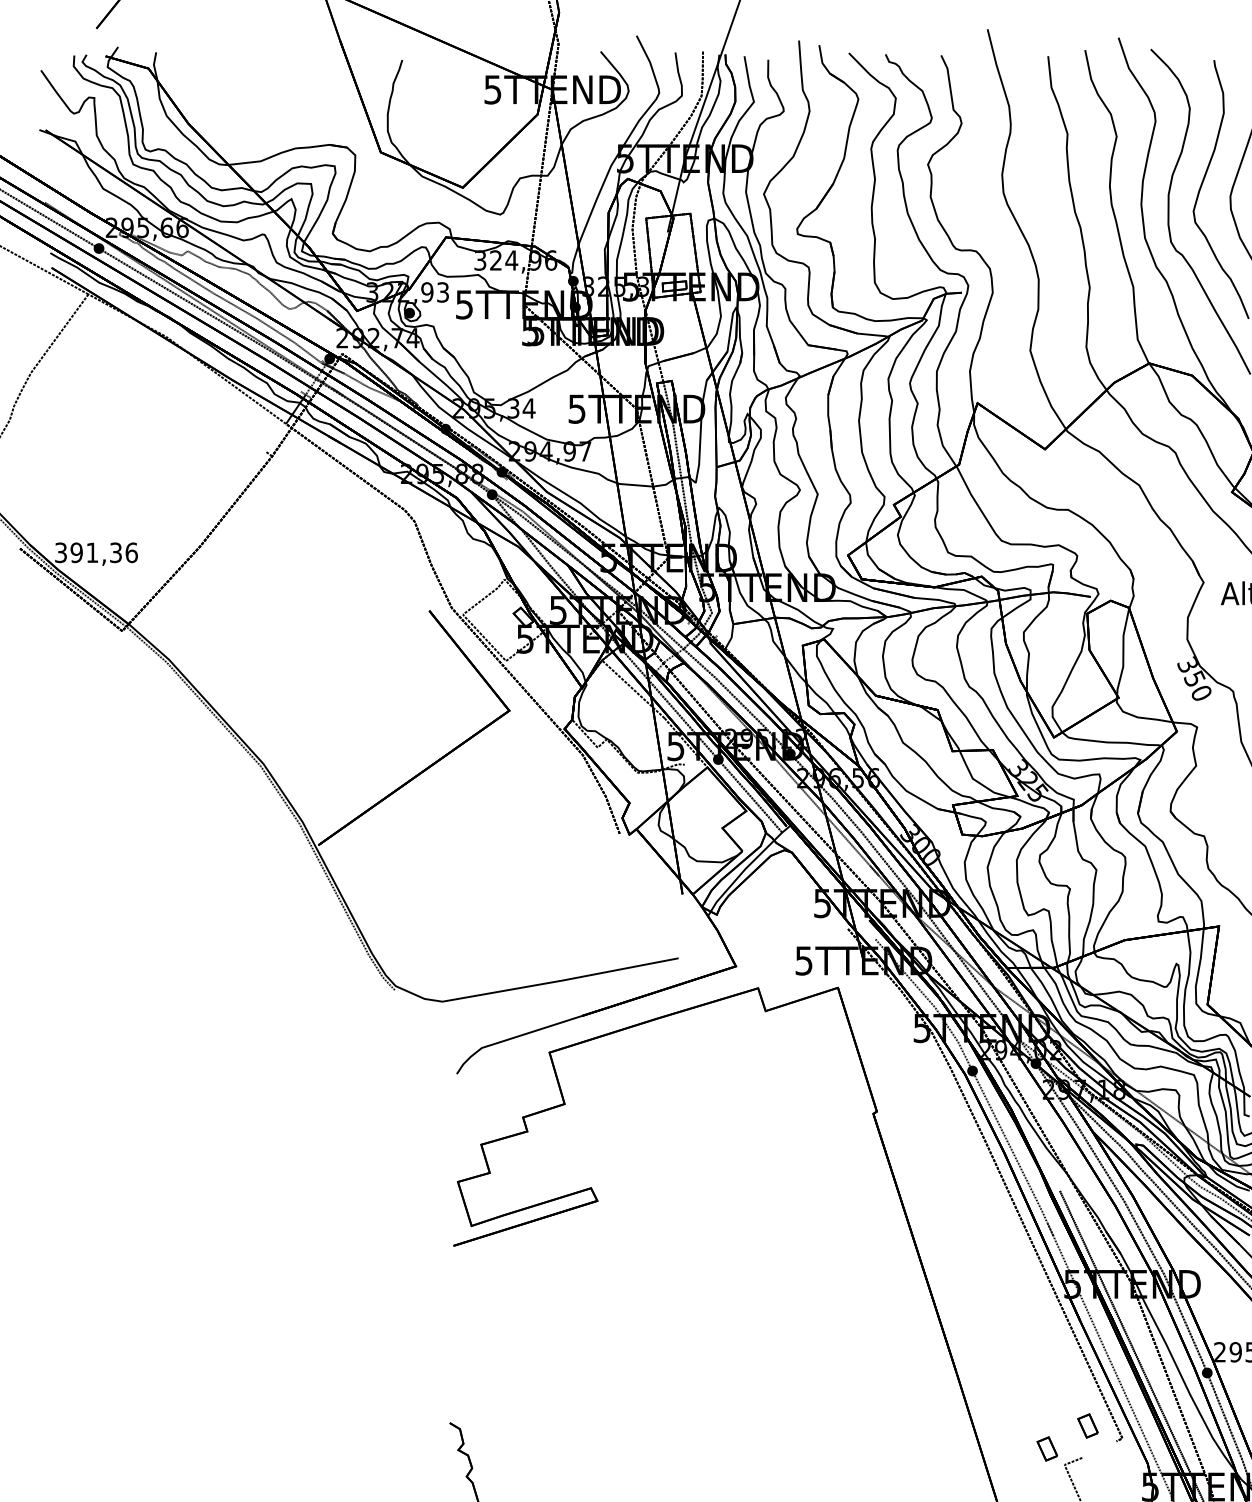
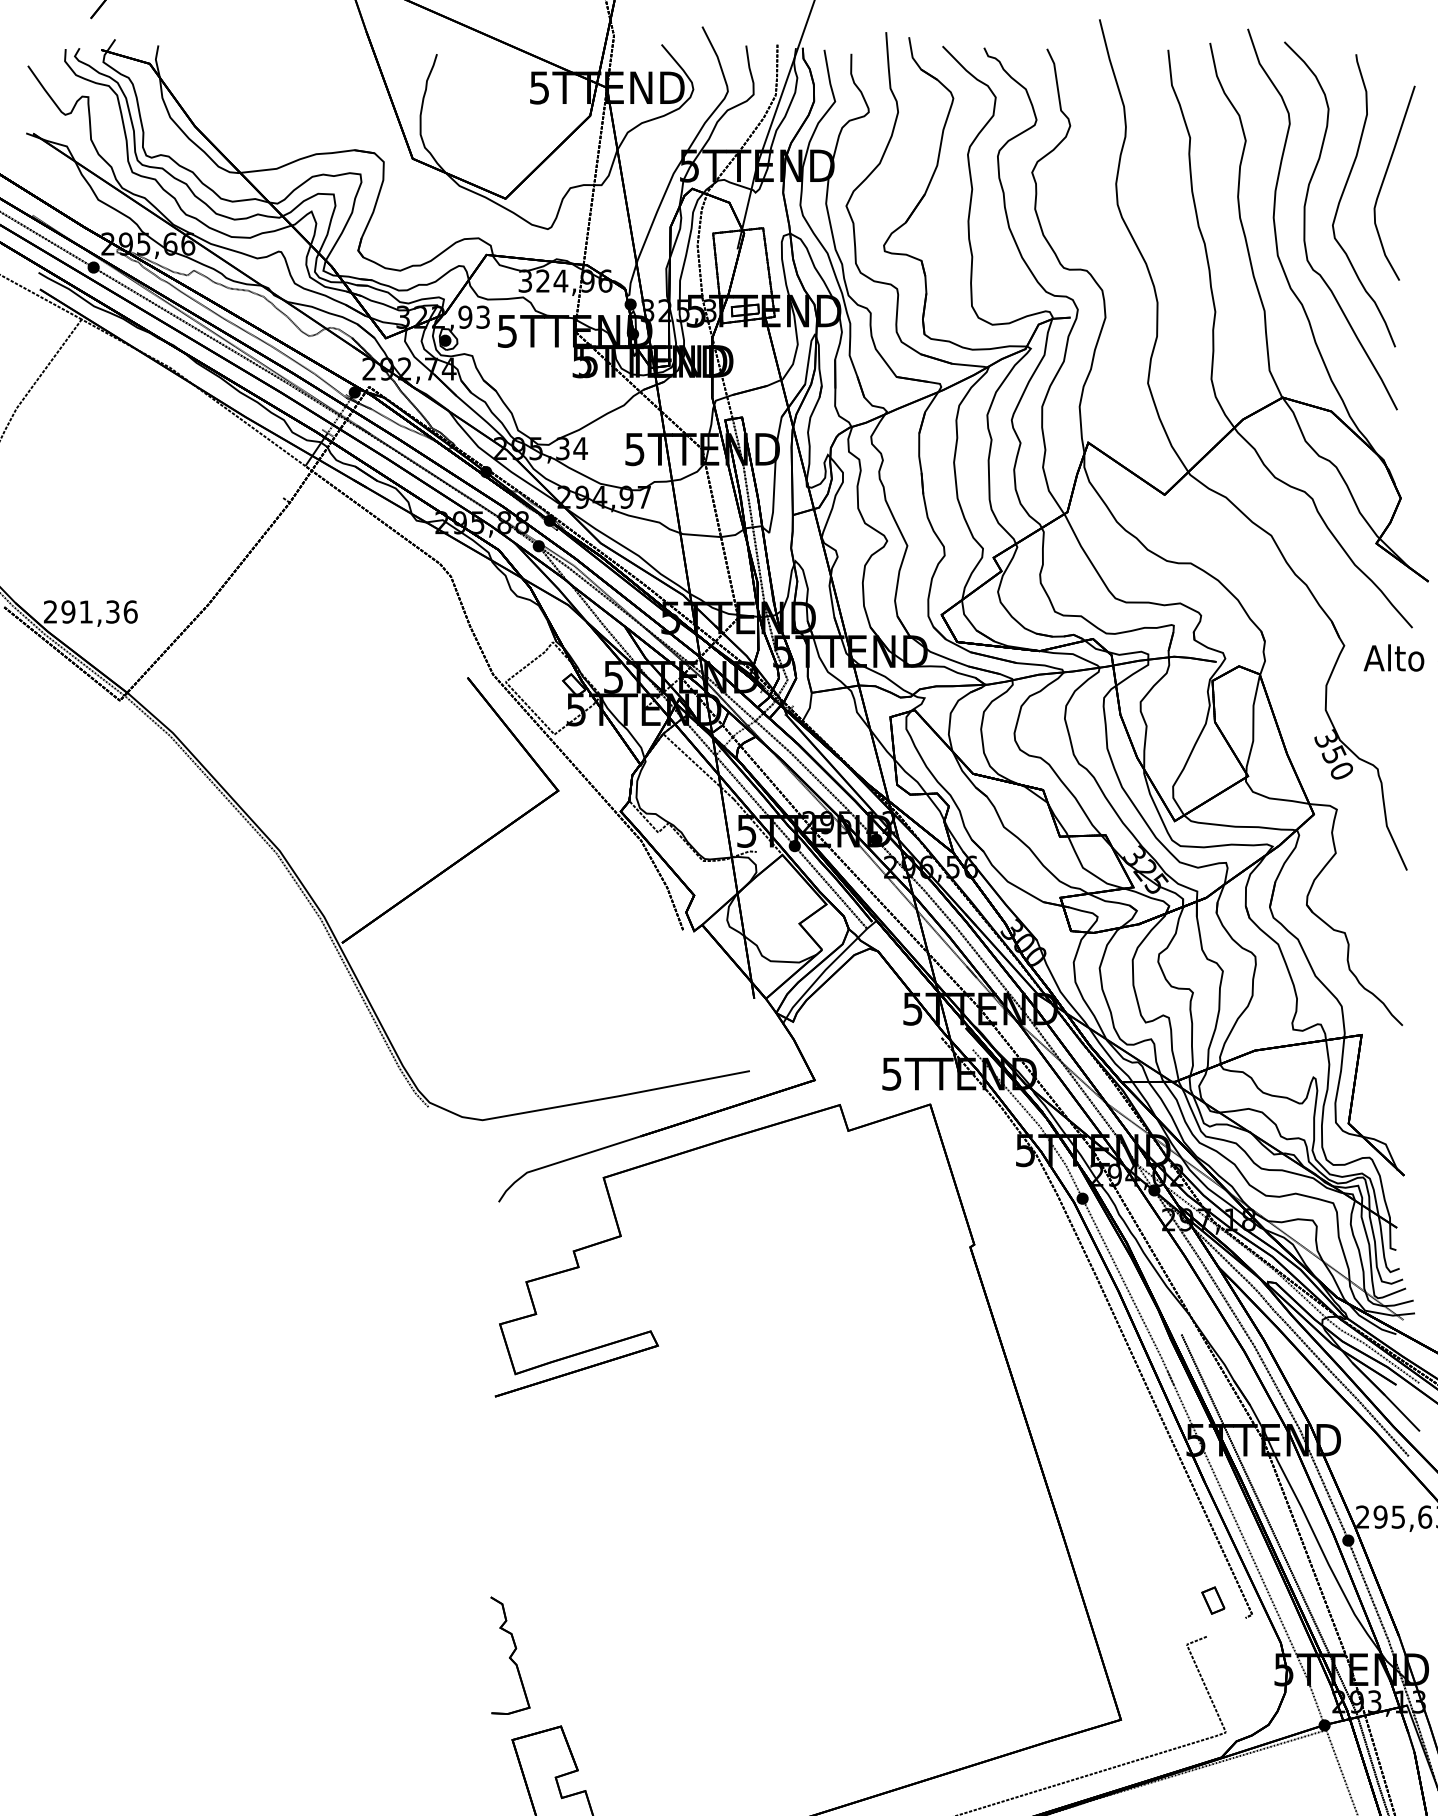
text: (60, 552) -> (50, 611), 391,36 -> 291,36
part: (1047, 1448) -> (1167, 1626), removed

